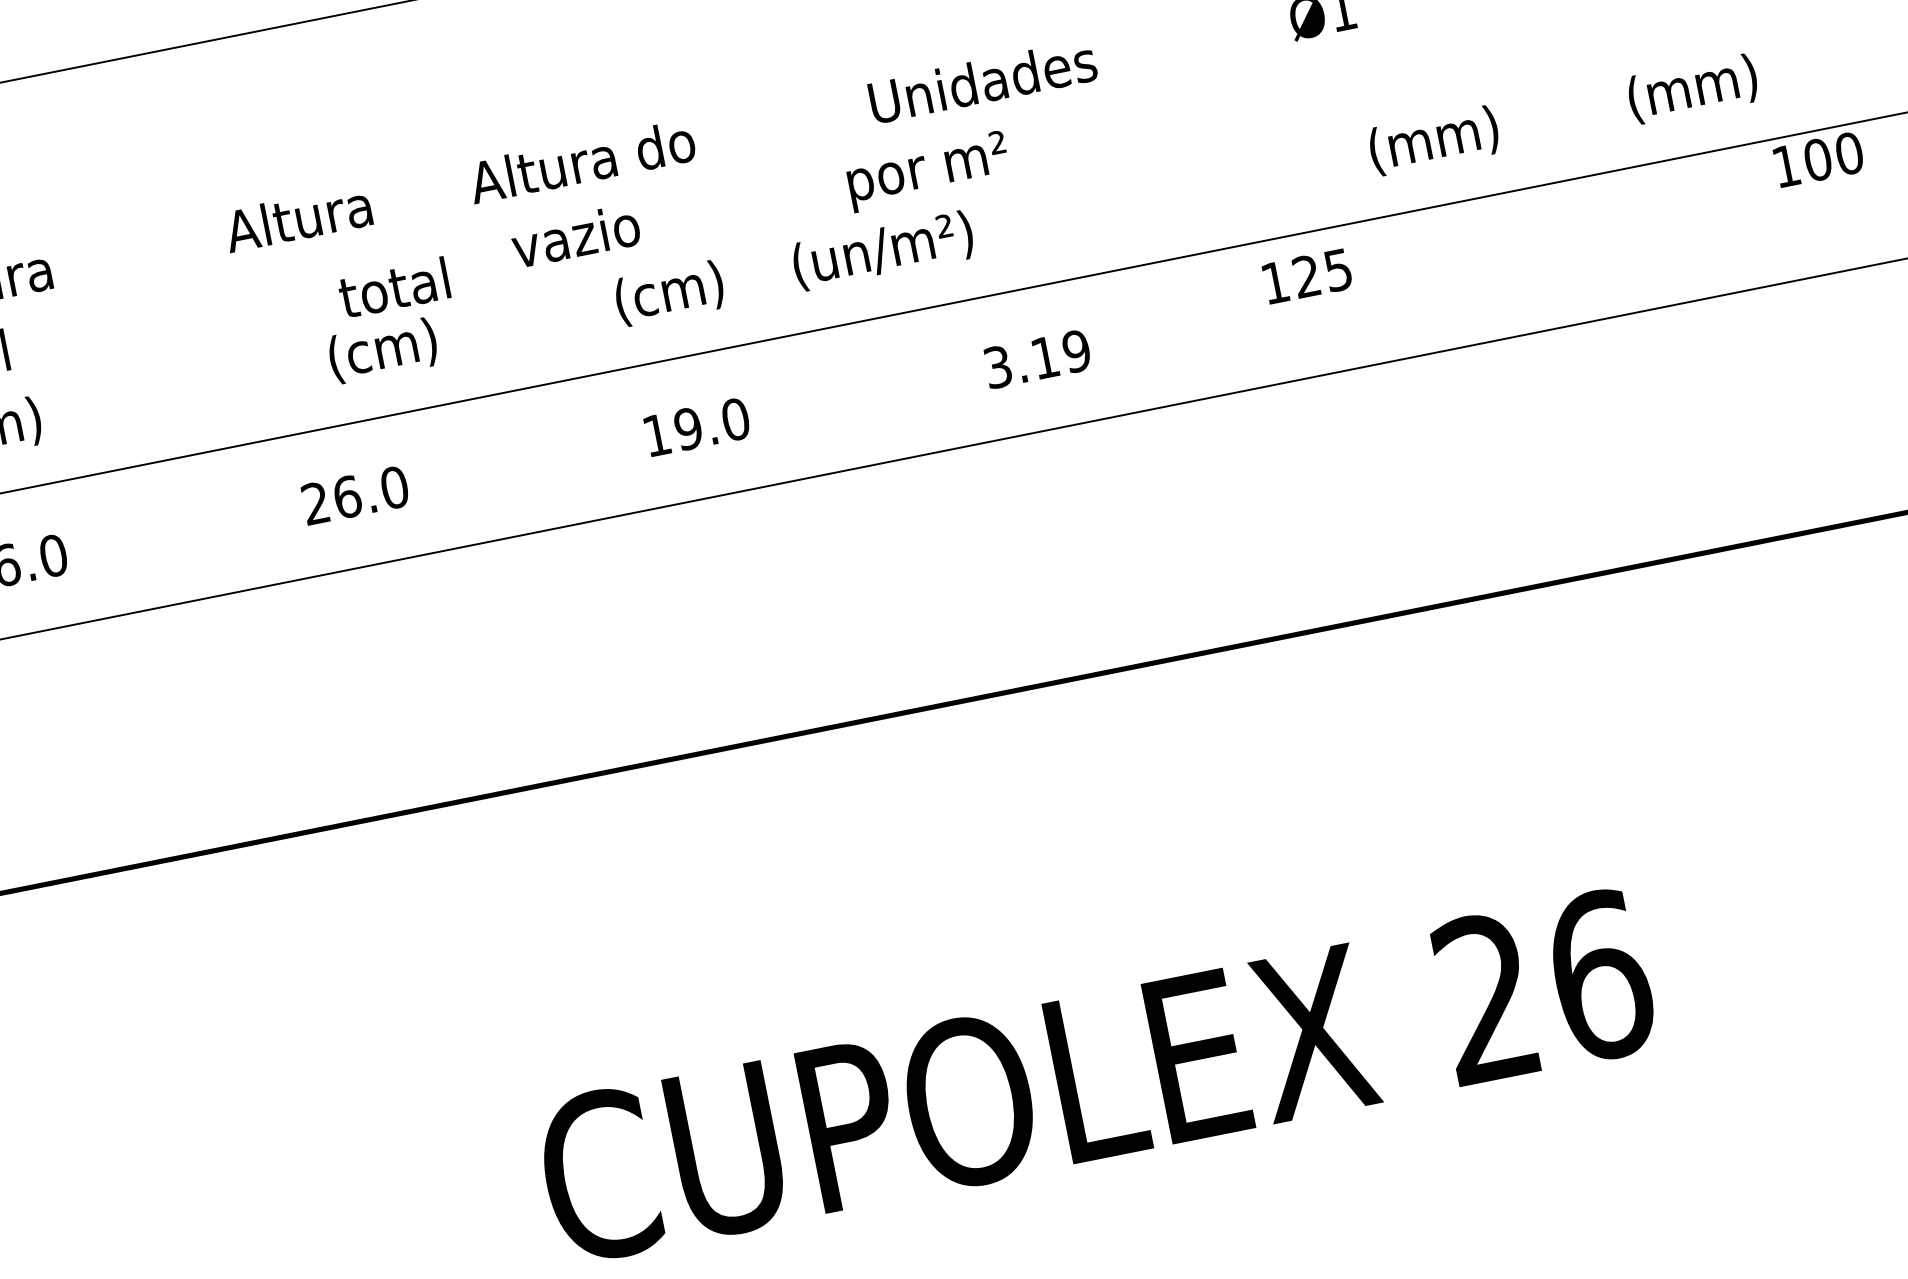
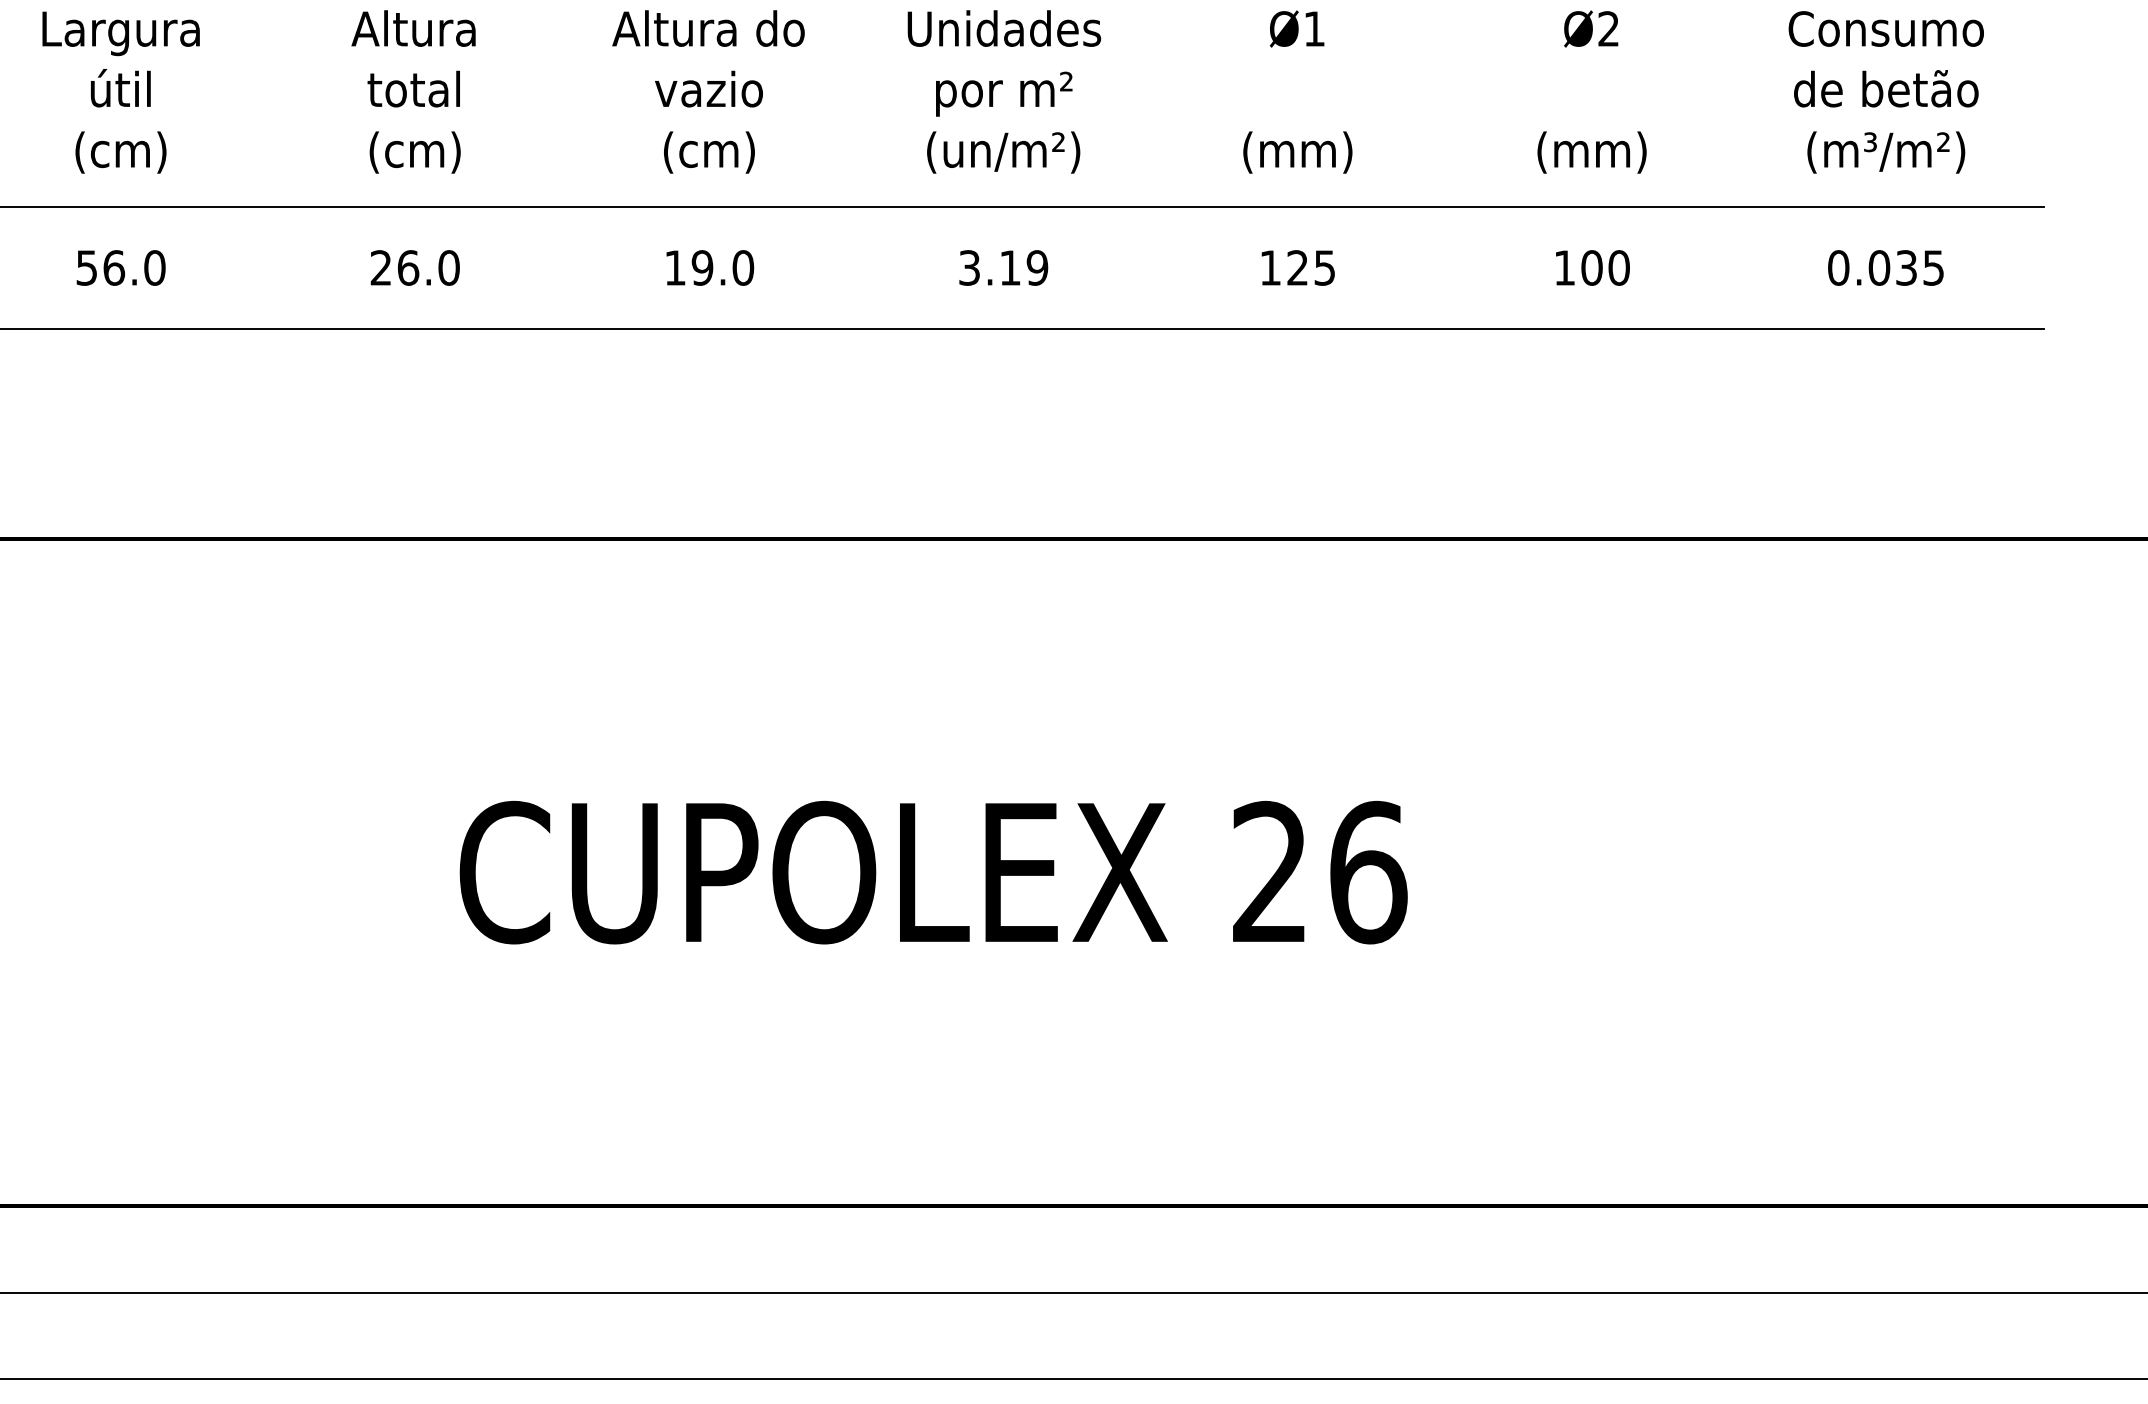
text: (1433, 140) -> (1297, 152), moved
text: (1818, 159) -> (1592, 267), moved
text: (581, 161) -> (708, 28), moved
text: (928, 170) -> (1004, 93), moved
text: (574, 235) -> (708, 88), moved
text: (883, 250) -> (1003, 152), moved
text: (1306, 275) -> (1297, 267), moved
text: (393, 287) -> (413, 88), moved
text: (382, 350) -> (414, 152), moved

